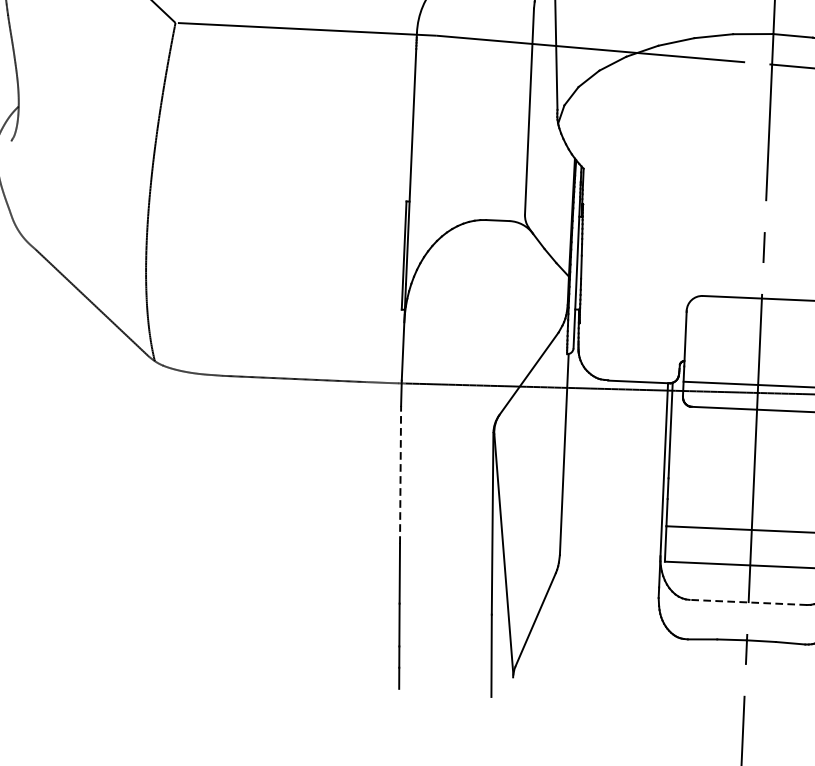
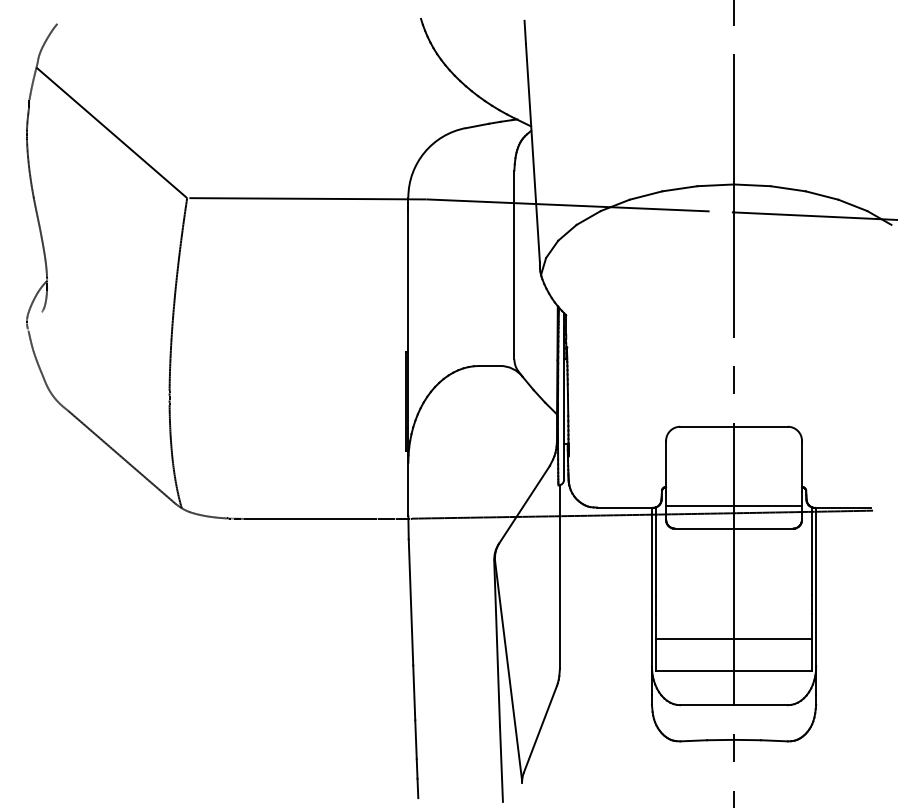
line: (400, 473) -> (410, 601), dashed -> solid
line: (748, 602) -> (734, 705), dashed -> solid

